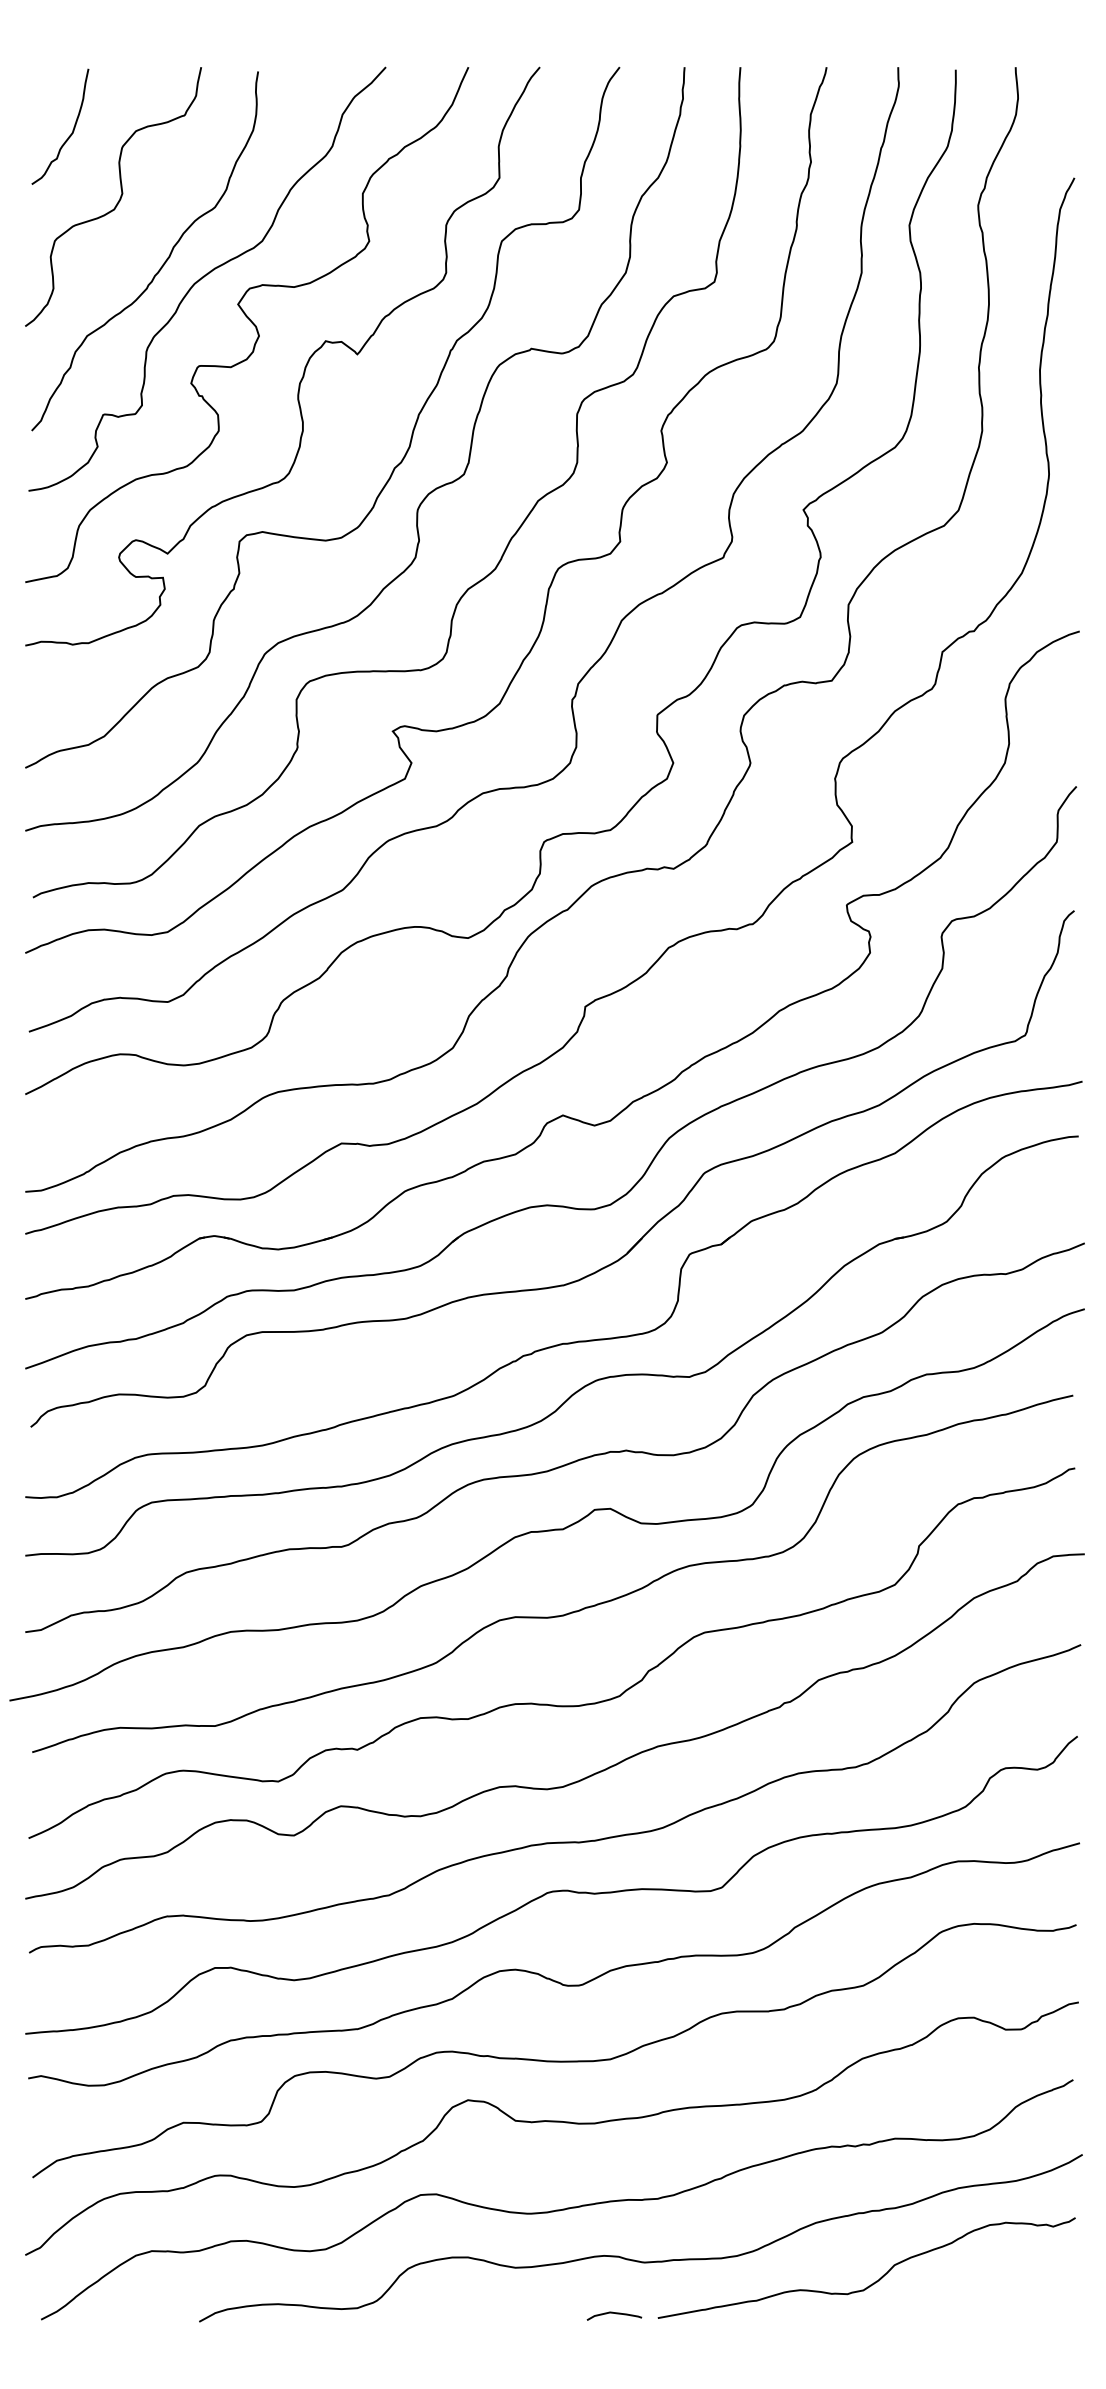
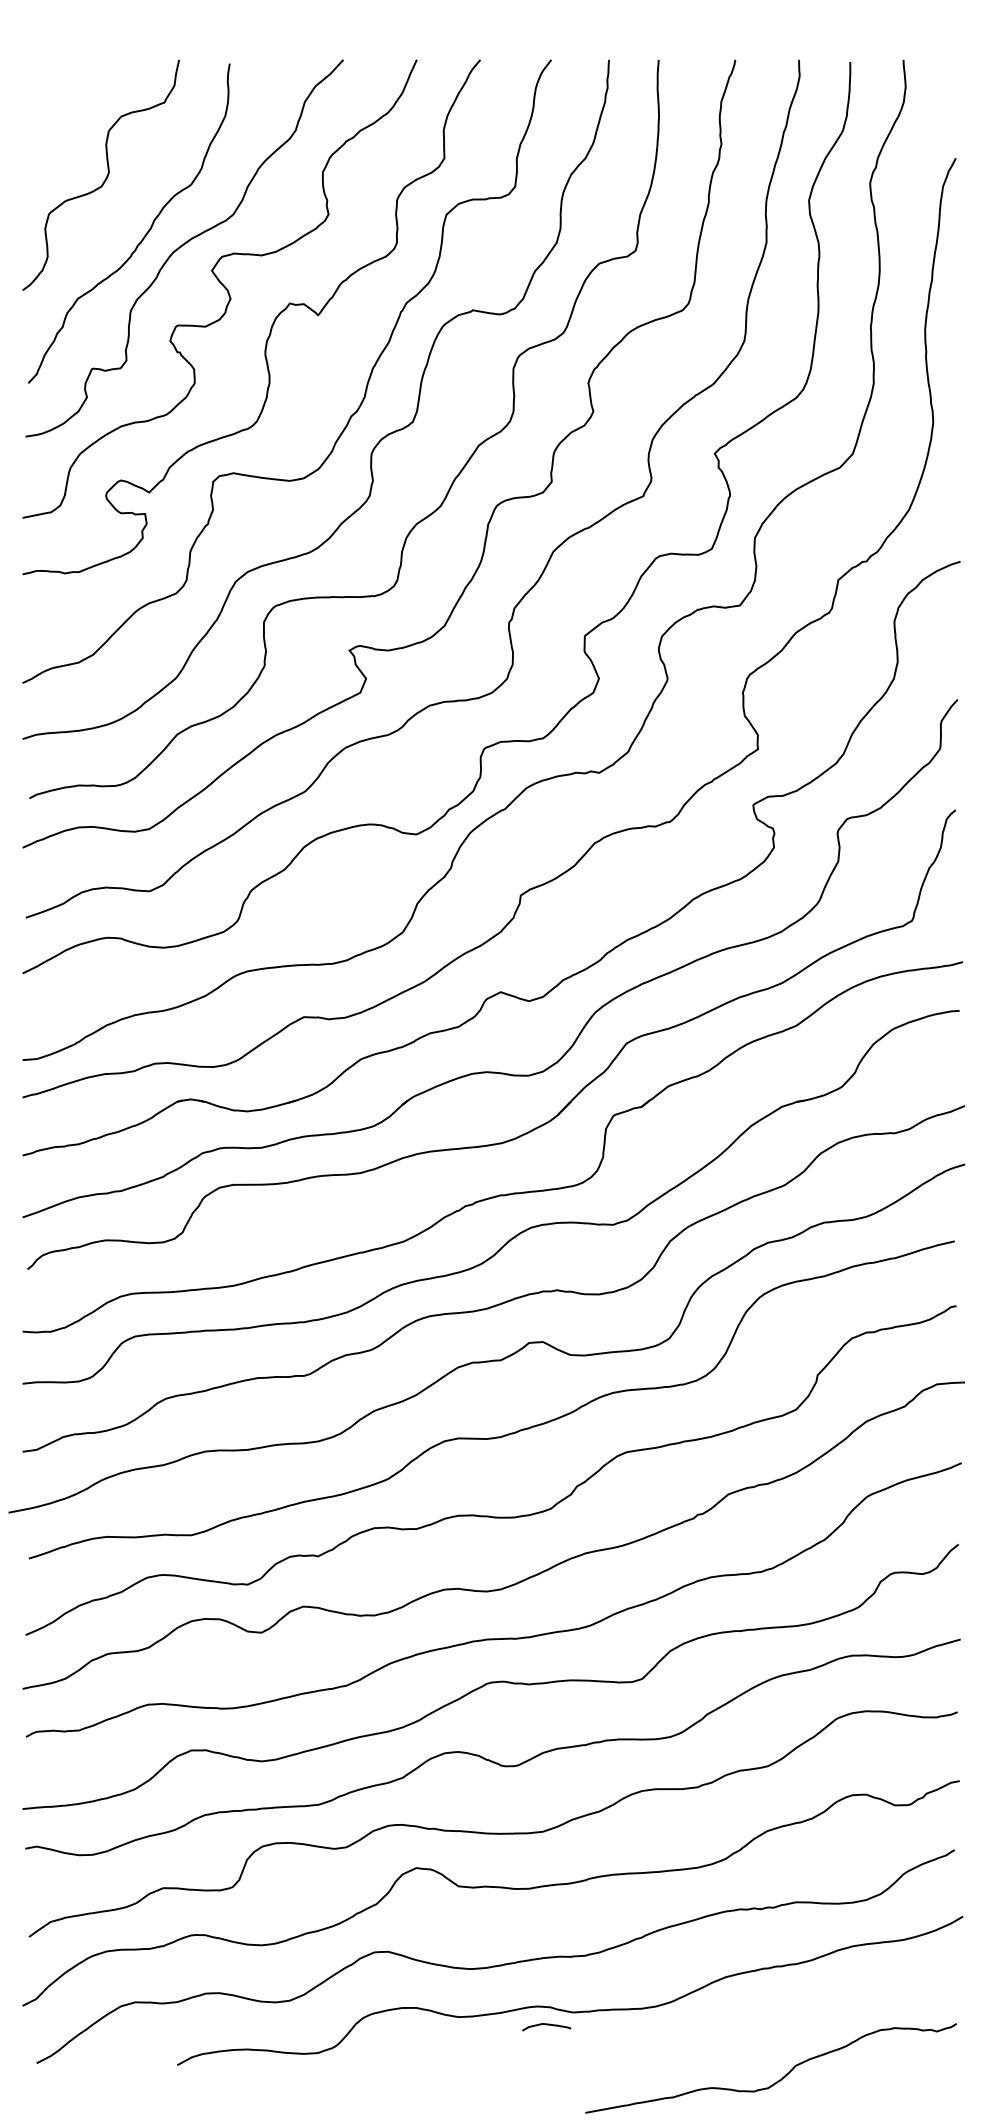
curve: (68, 135) -> (61, 120), removed
curve: (876, 2280) -> (779, 2079), moved
curve: (614, 2314) -> (546, 2025), moved

